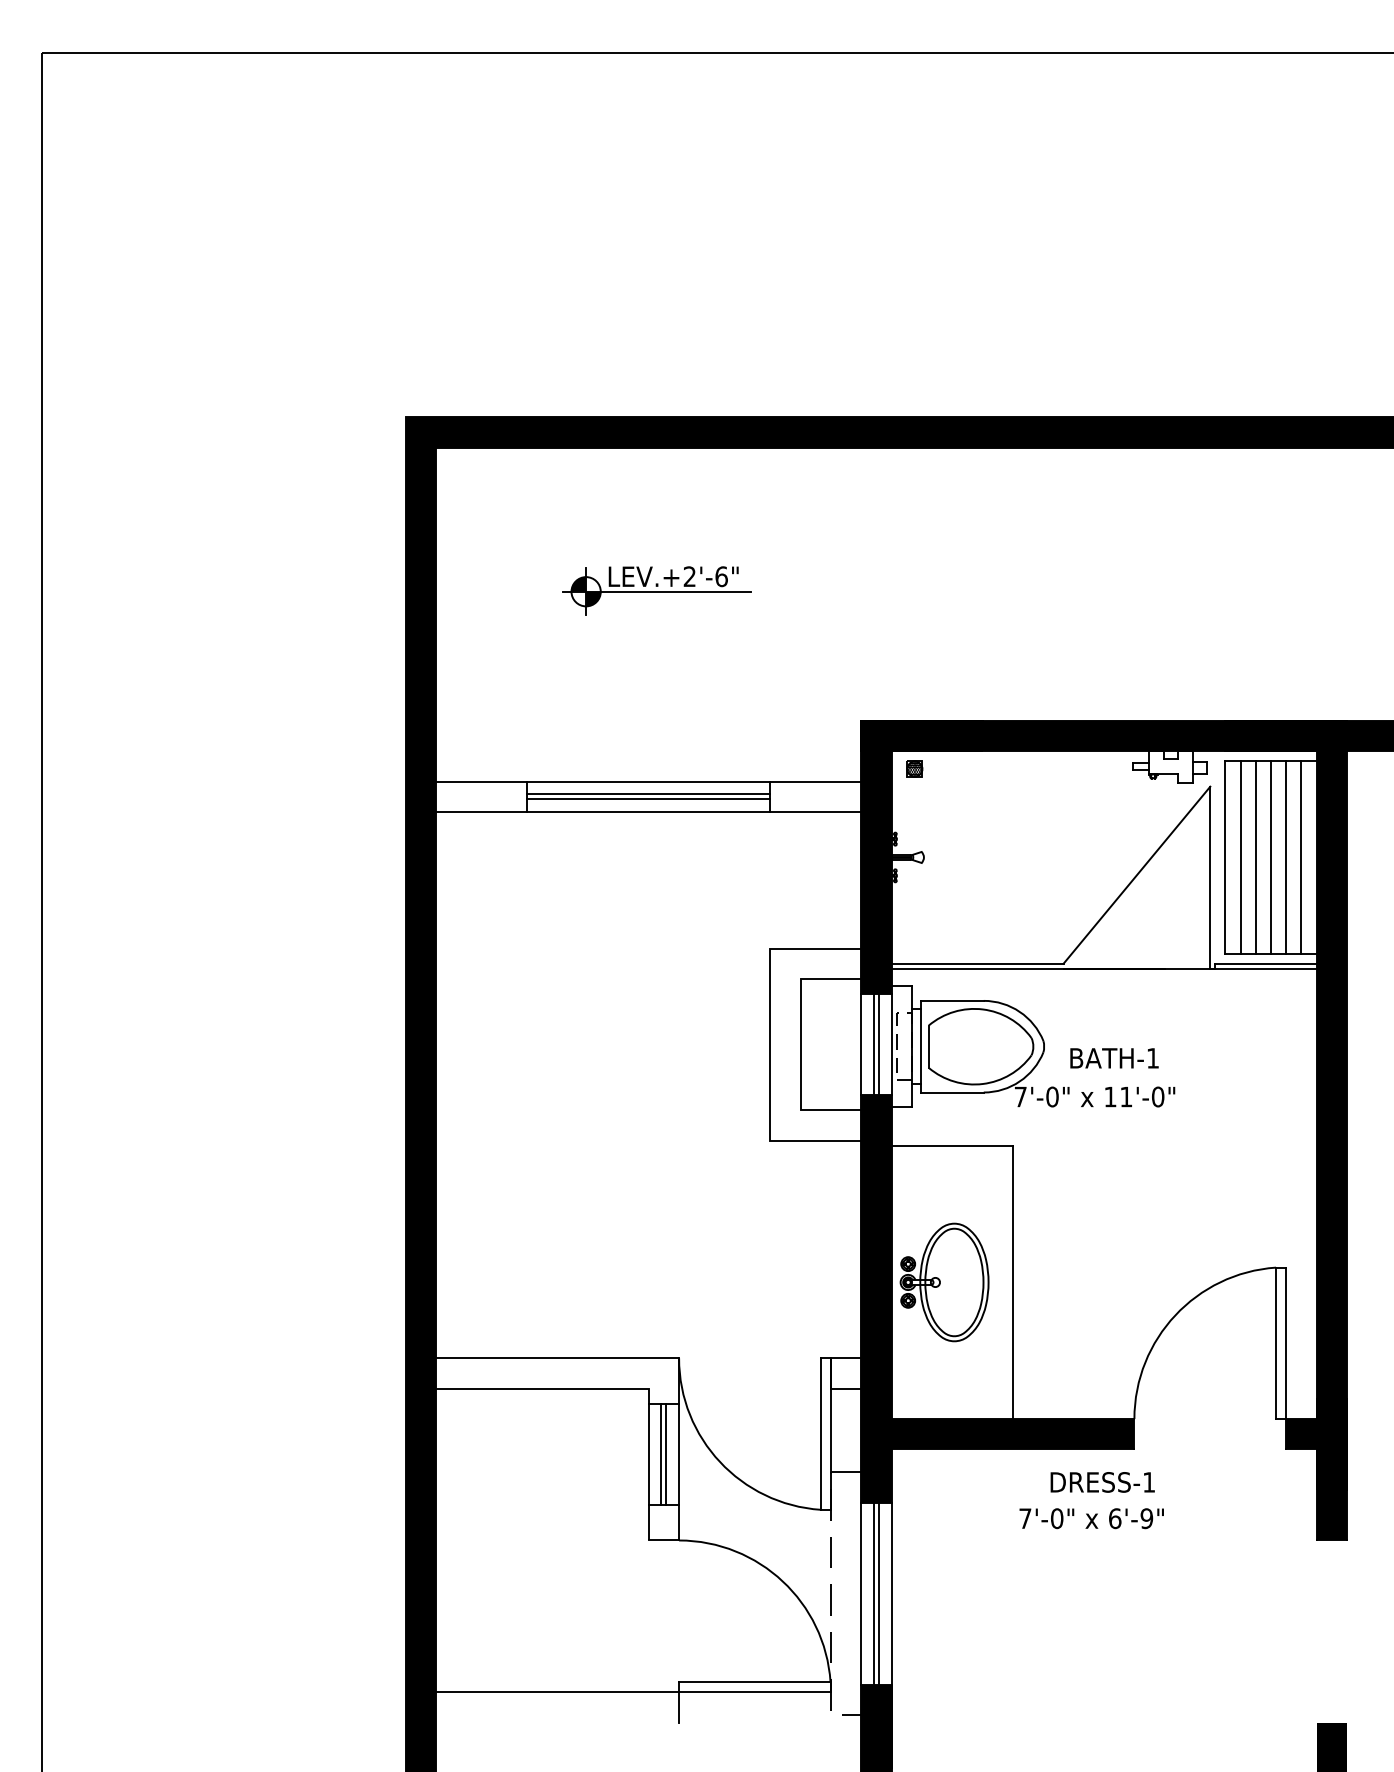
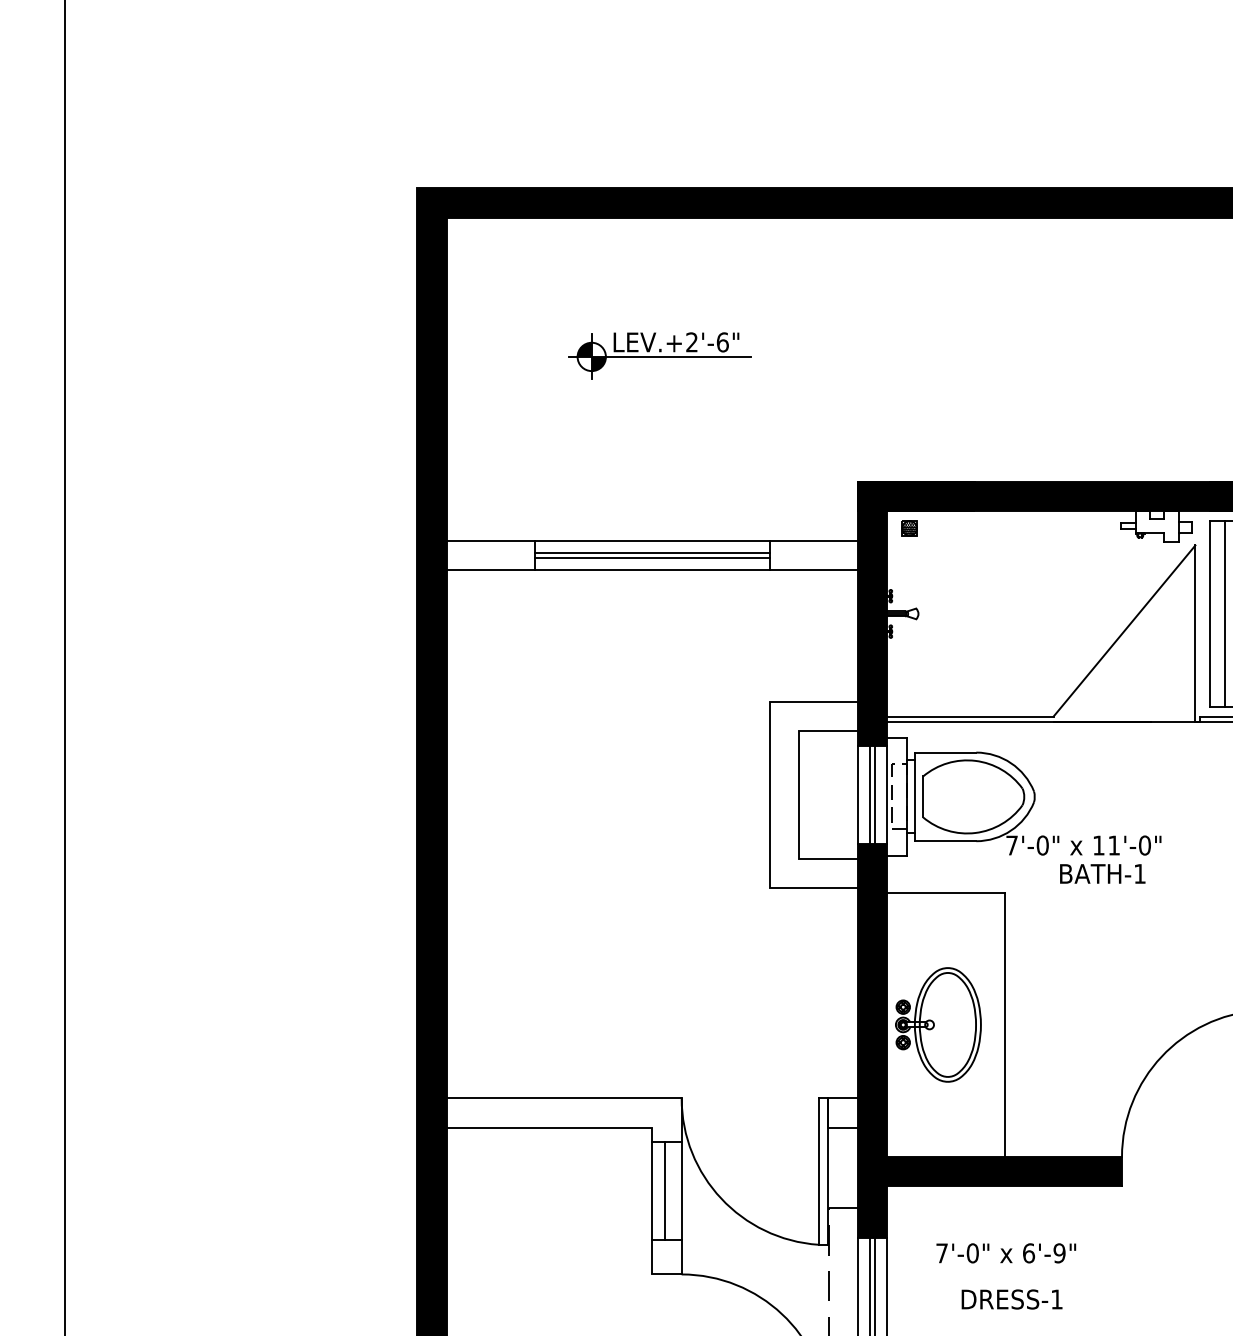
text: (1114, 1058) -> (1102, 874), moved
line: (666, 1454) -> (669, 1191), removed
text: (1102, 1482) -> (1011, 1299), moved
text: (1091, 1518) -> (1006, 1253), moved

